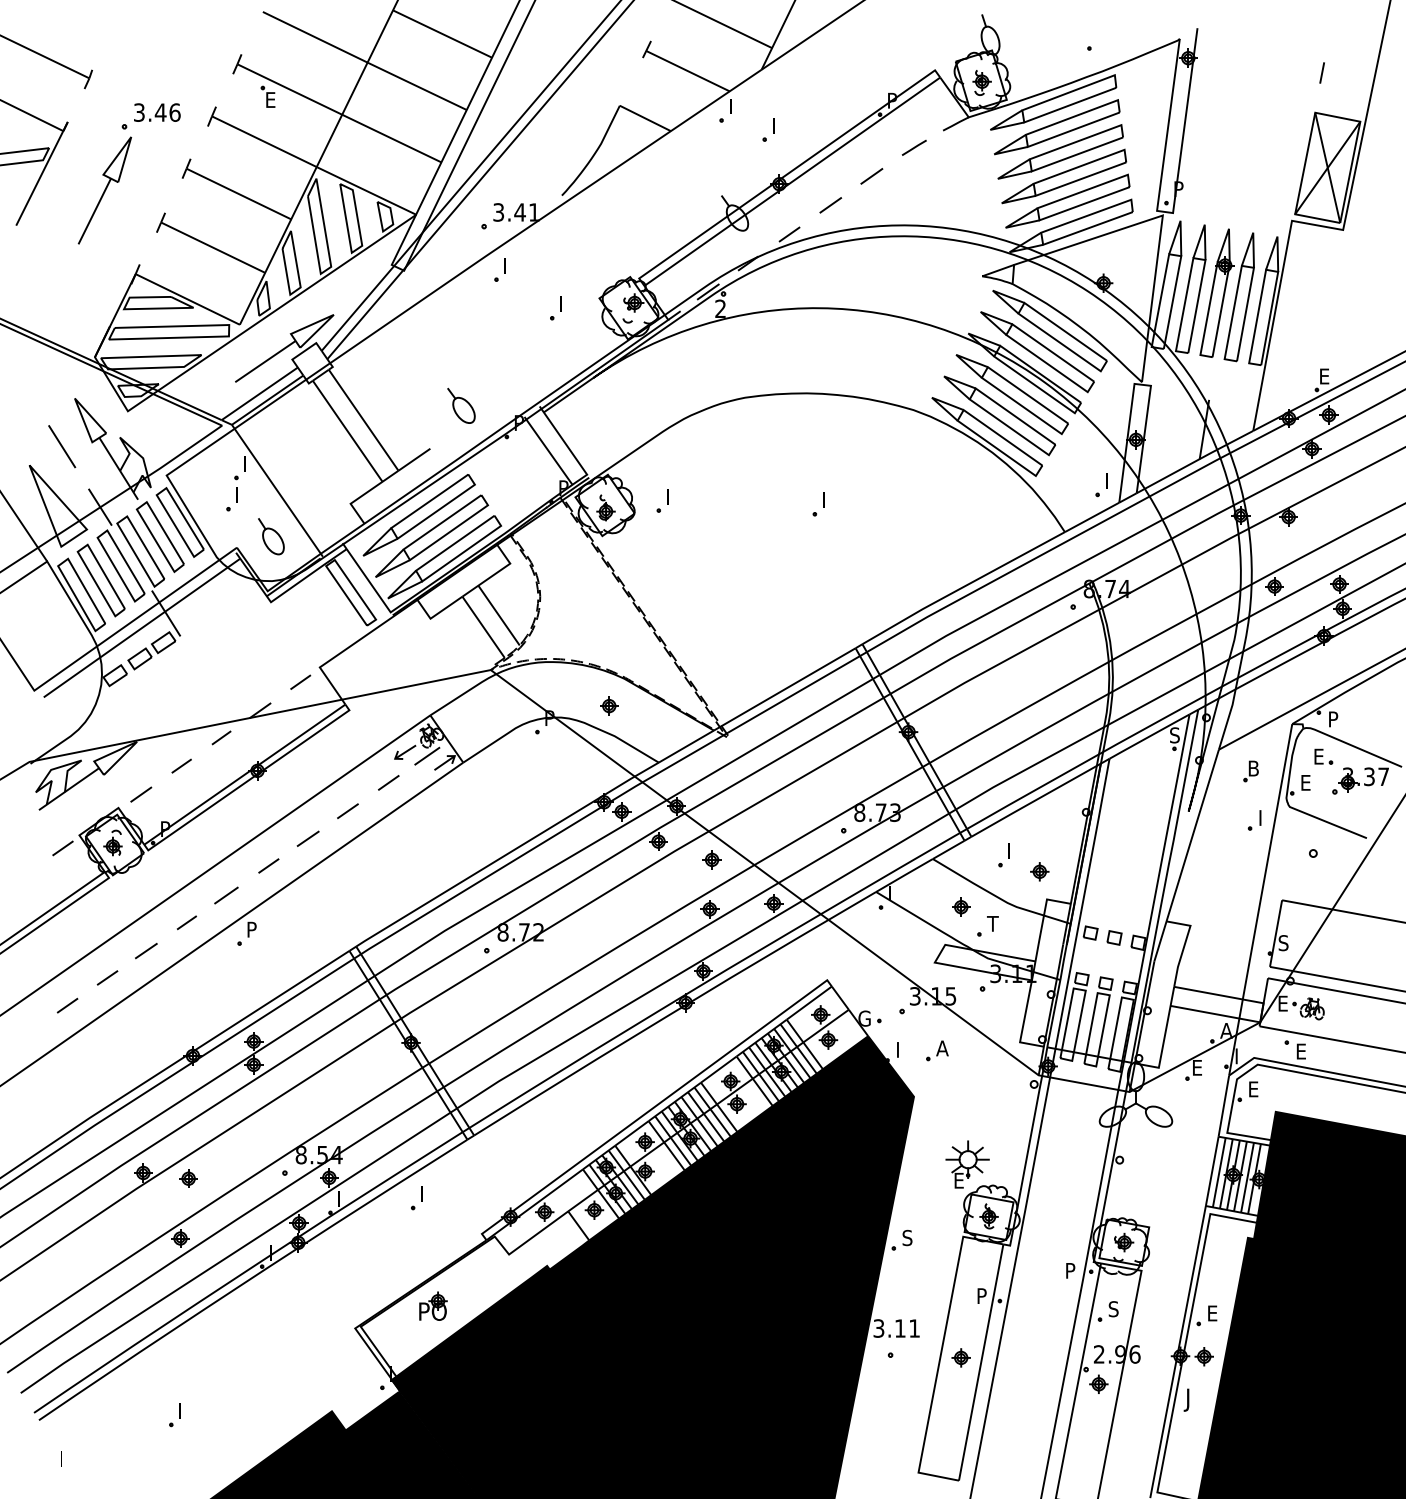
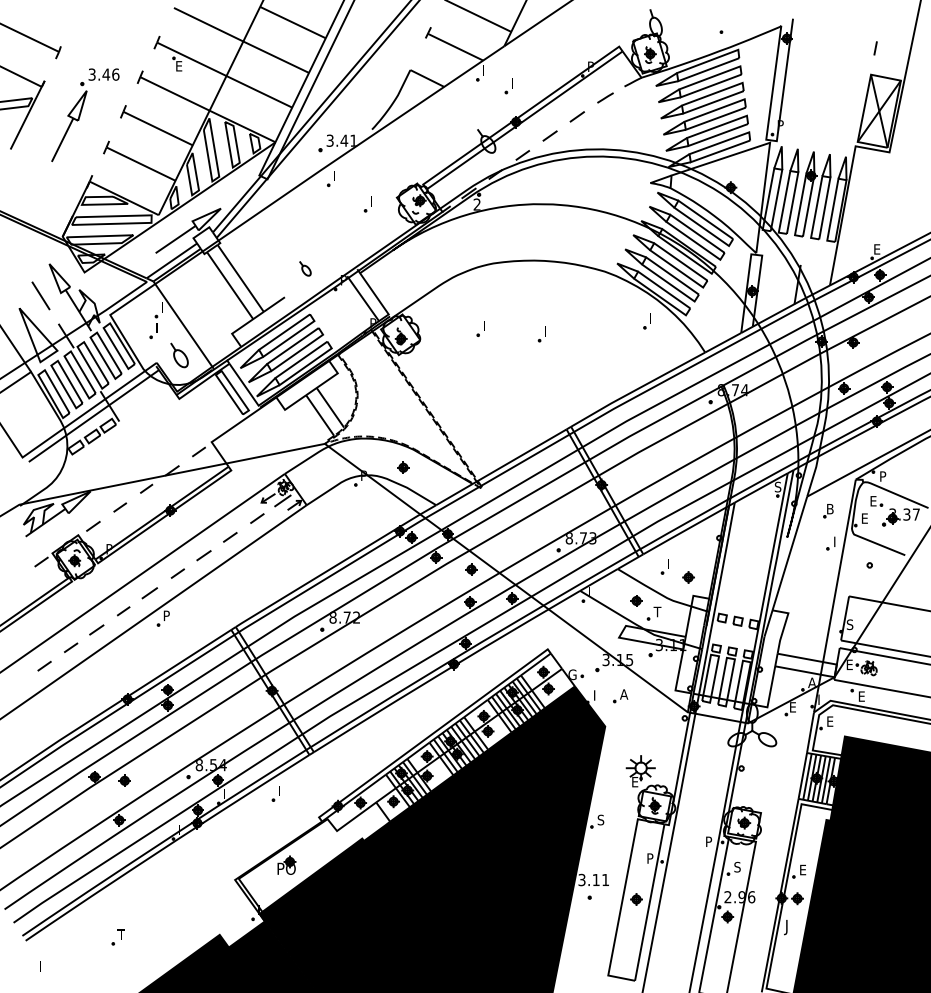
part: (461, 405) -> (305, 268), size x0.6
part: (1100, 485) -> (646, 321), moved
part: (662, 500) -> (480, 328), moved
text: (182, 1410) -> (120, 934), I -> T

